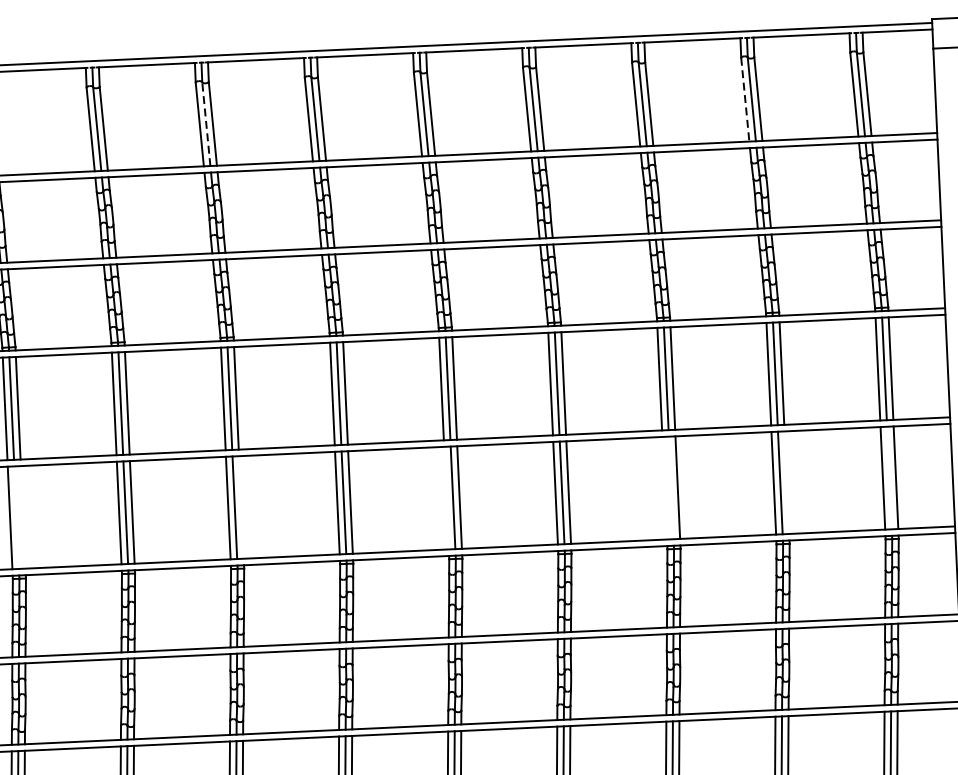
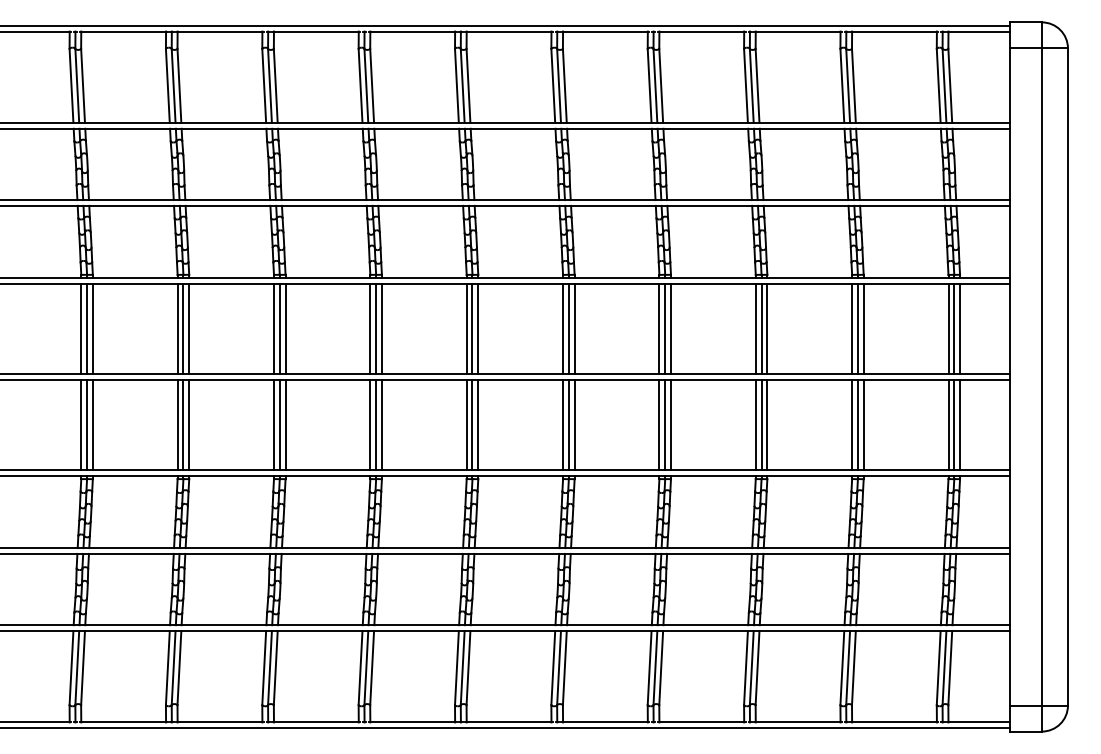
line: (745, 100) -> (842, 86), dashed -> solid
line: (206, 123) -> (366, 85), dashed -> solid
line: (889, 477) -> (954, 424), added
line: (786, 481) -> (863, 424), added
line: (664, 487) -> (755, 424), added
line: (671, 487) -> (761, 424), added
line: (446, 497) -> (563, 424), added
line: (240, 506) -> (381, 424), added
line: (16, 516) -> (183, 424), added
line: (23, 516) -> (189, 424), added

